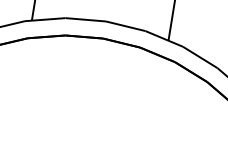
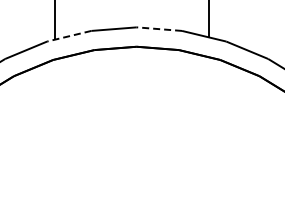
line: (45, 19) -> (69, 36), solid -> dashed
line: (125, 26) -> (159, 29), solid -> dashed

